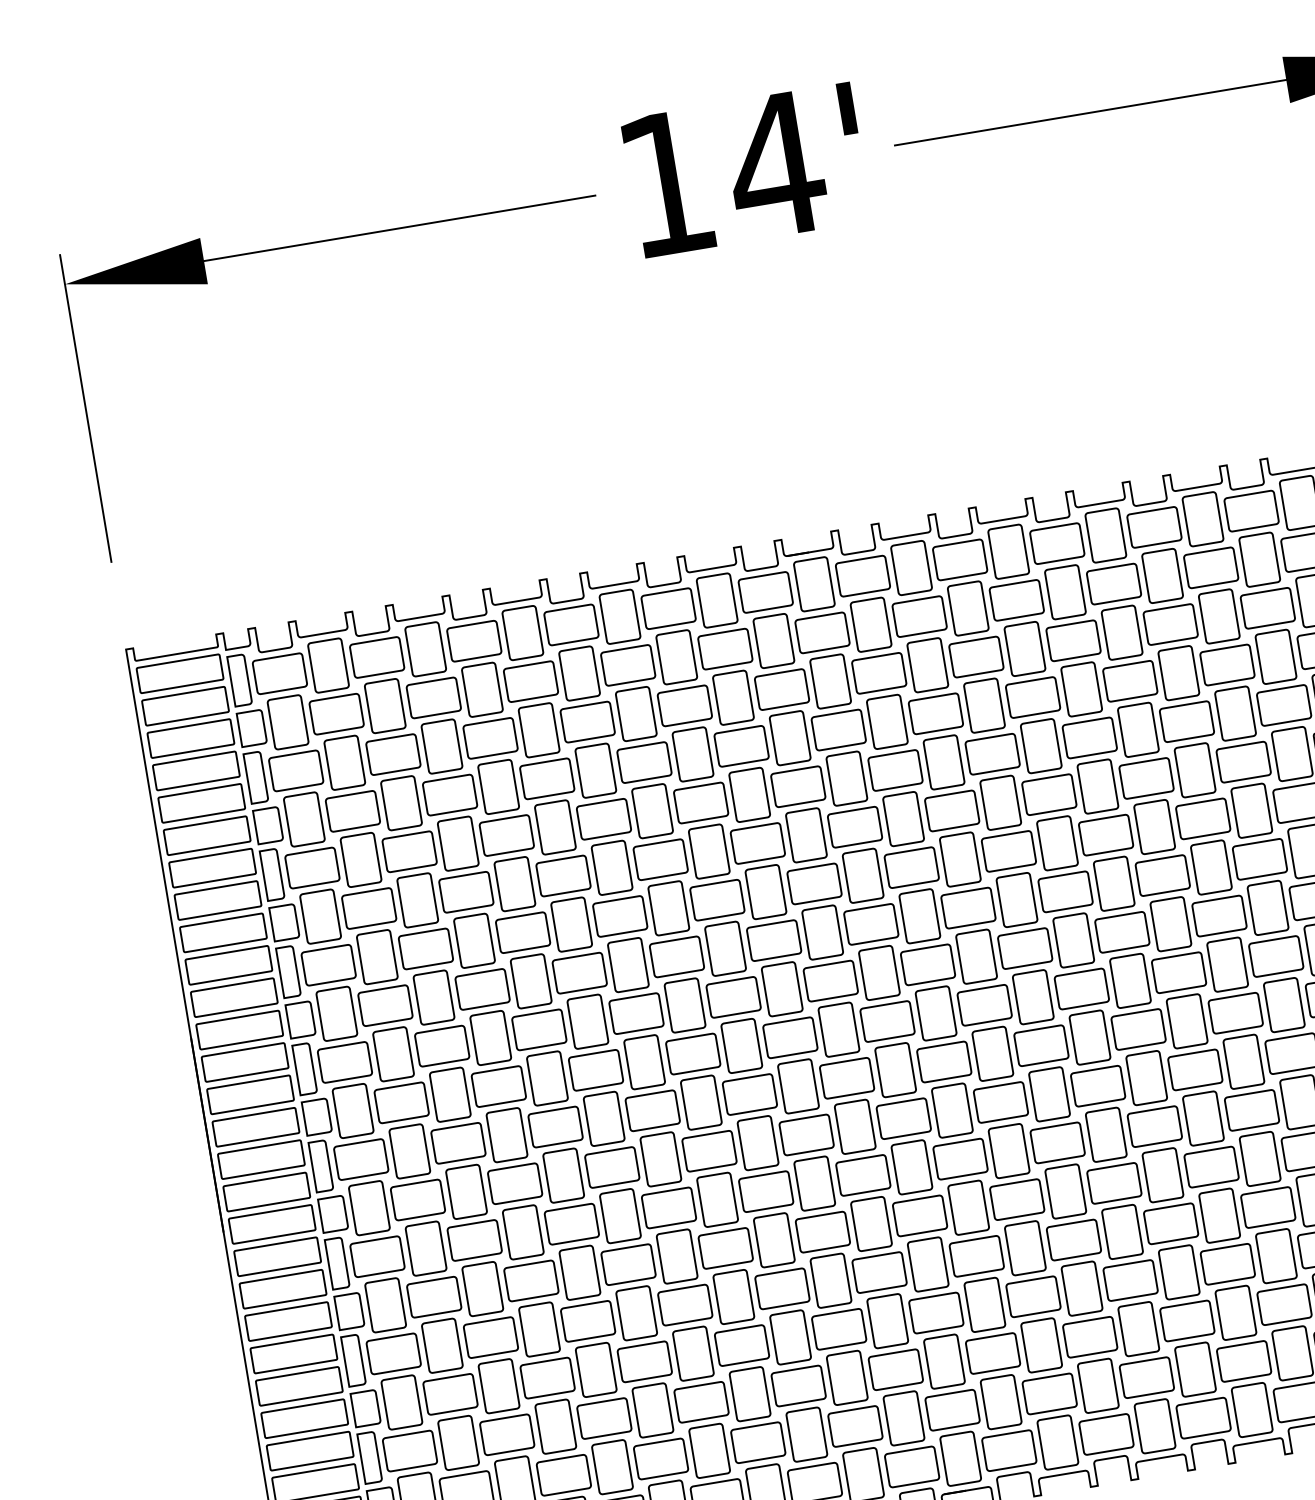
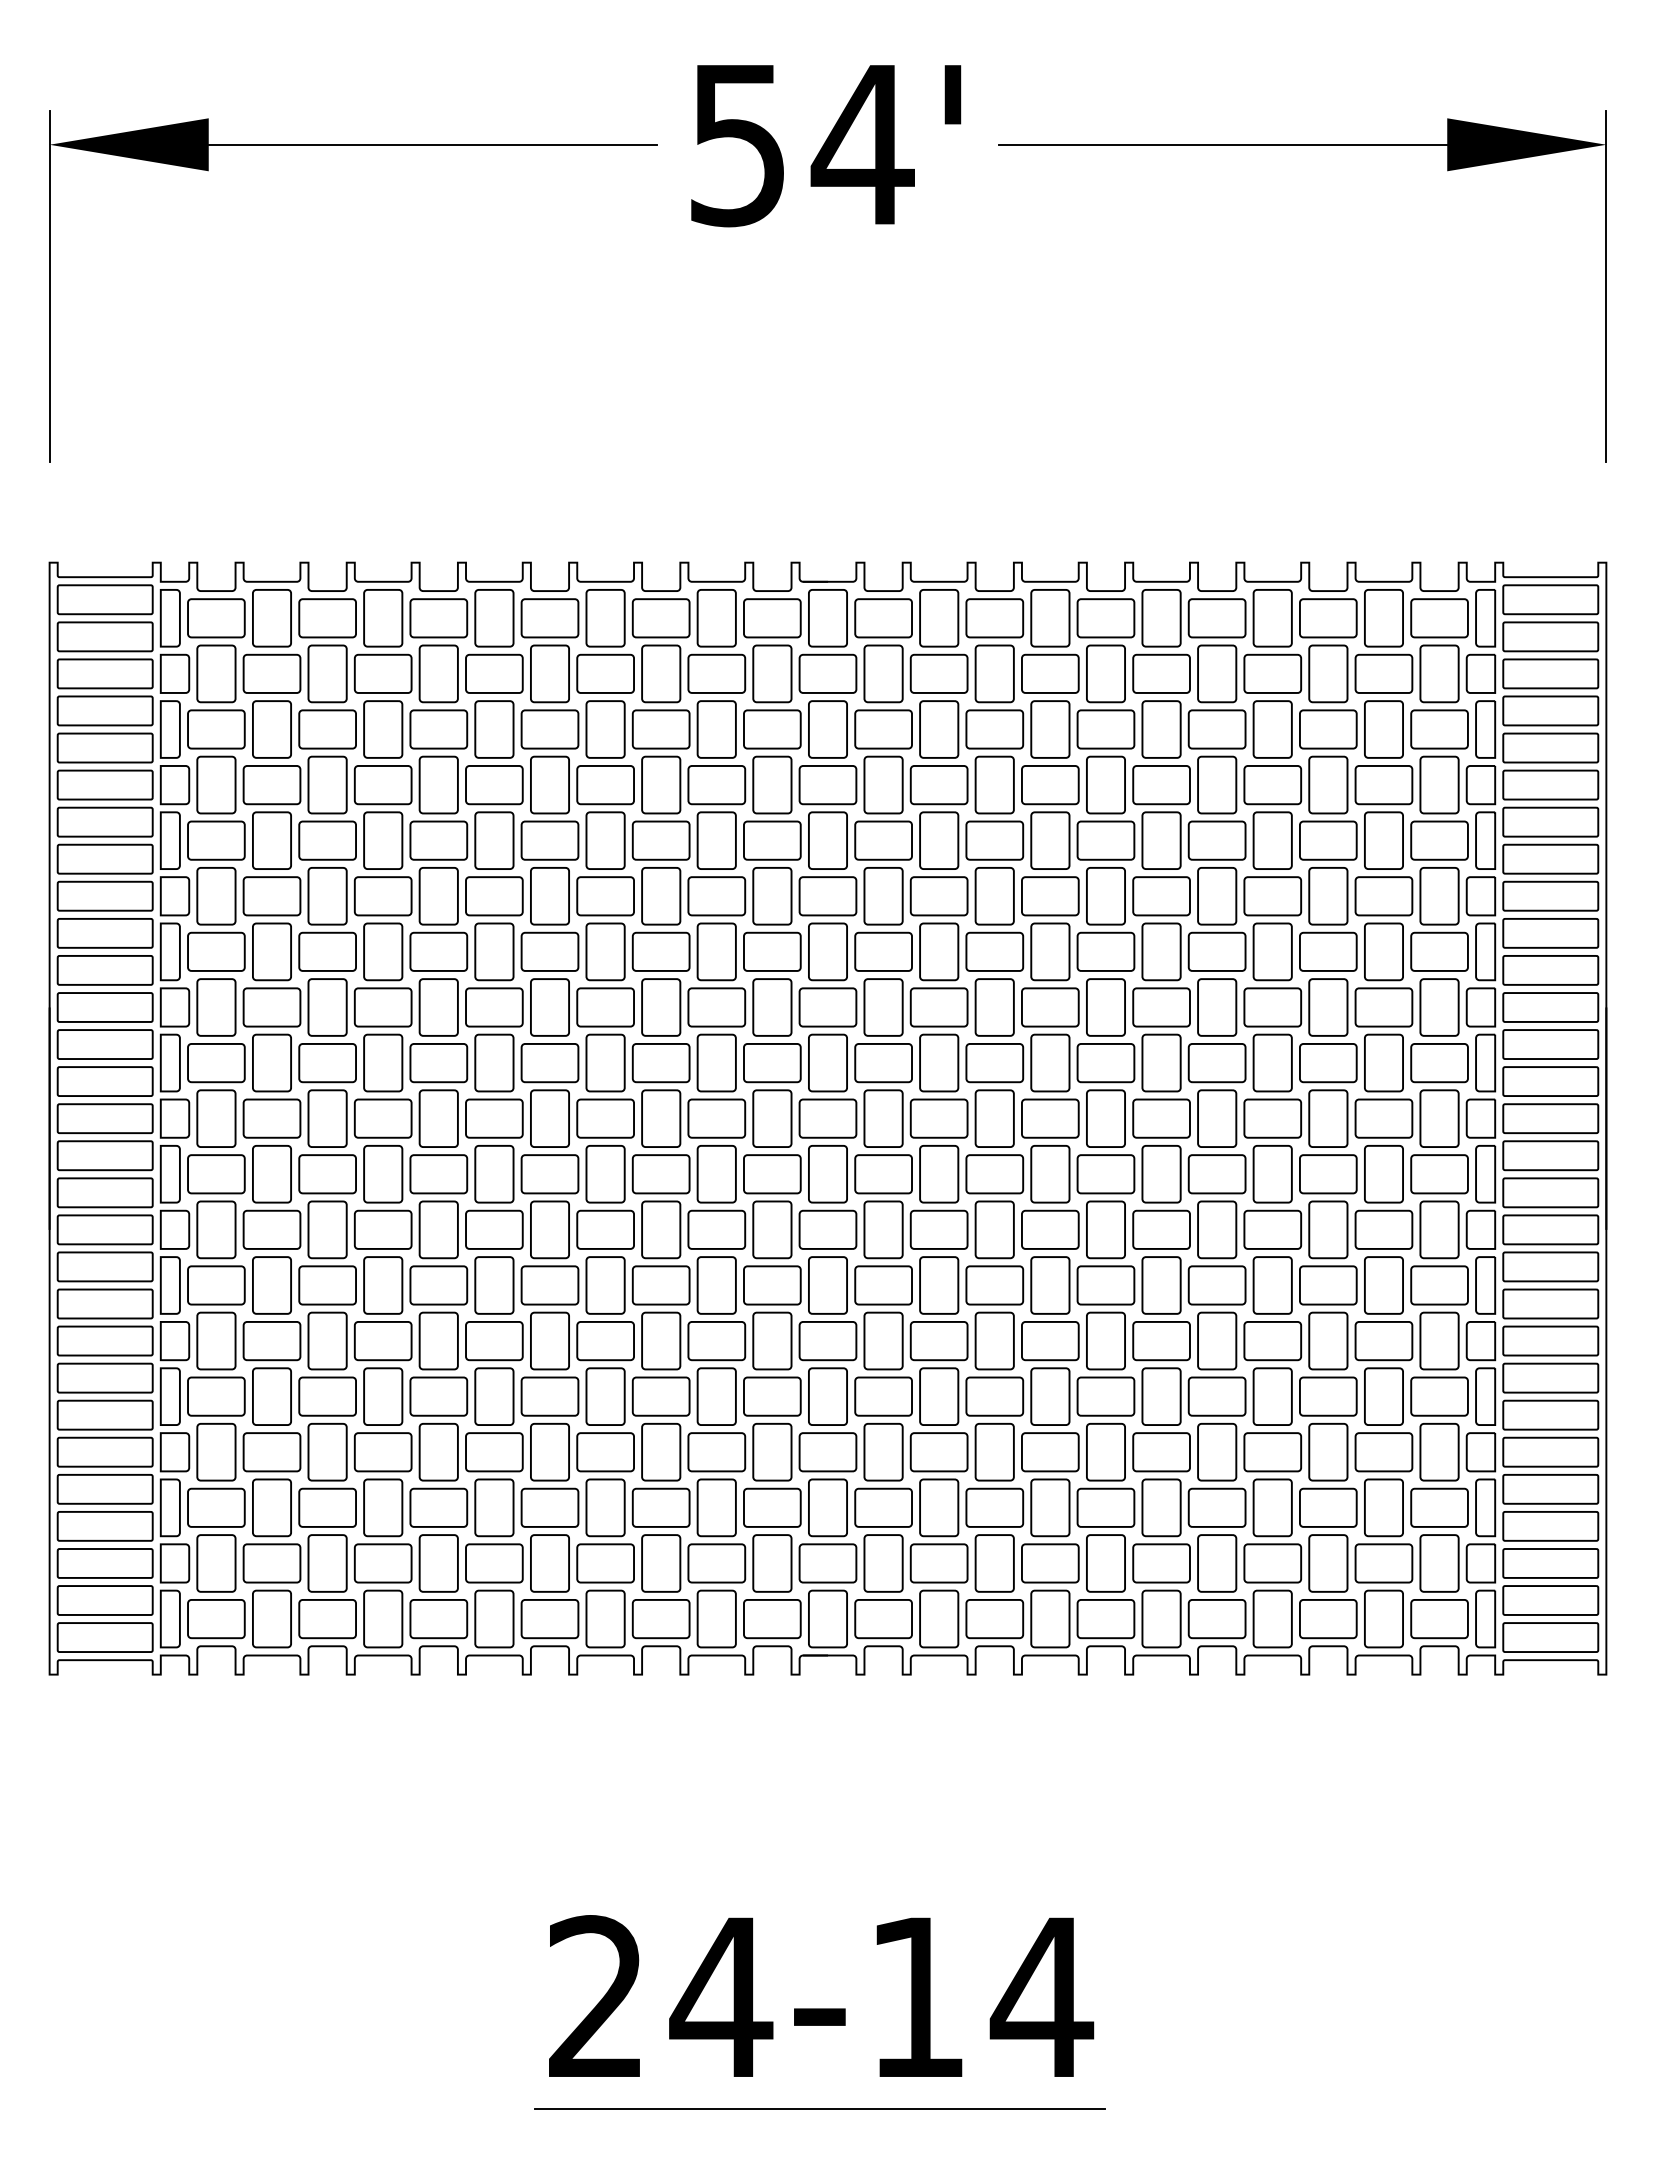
text: (666, 185) -> (737, 146), 14' -> 54'

